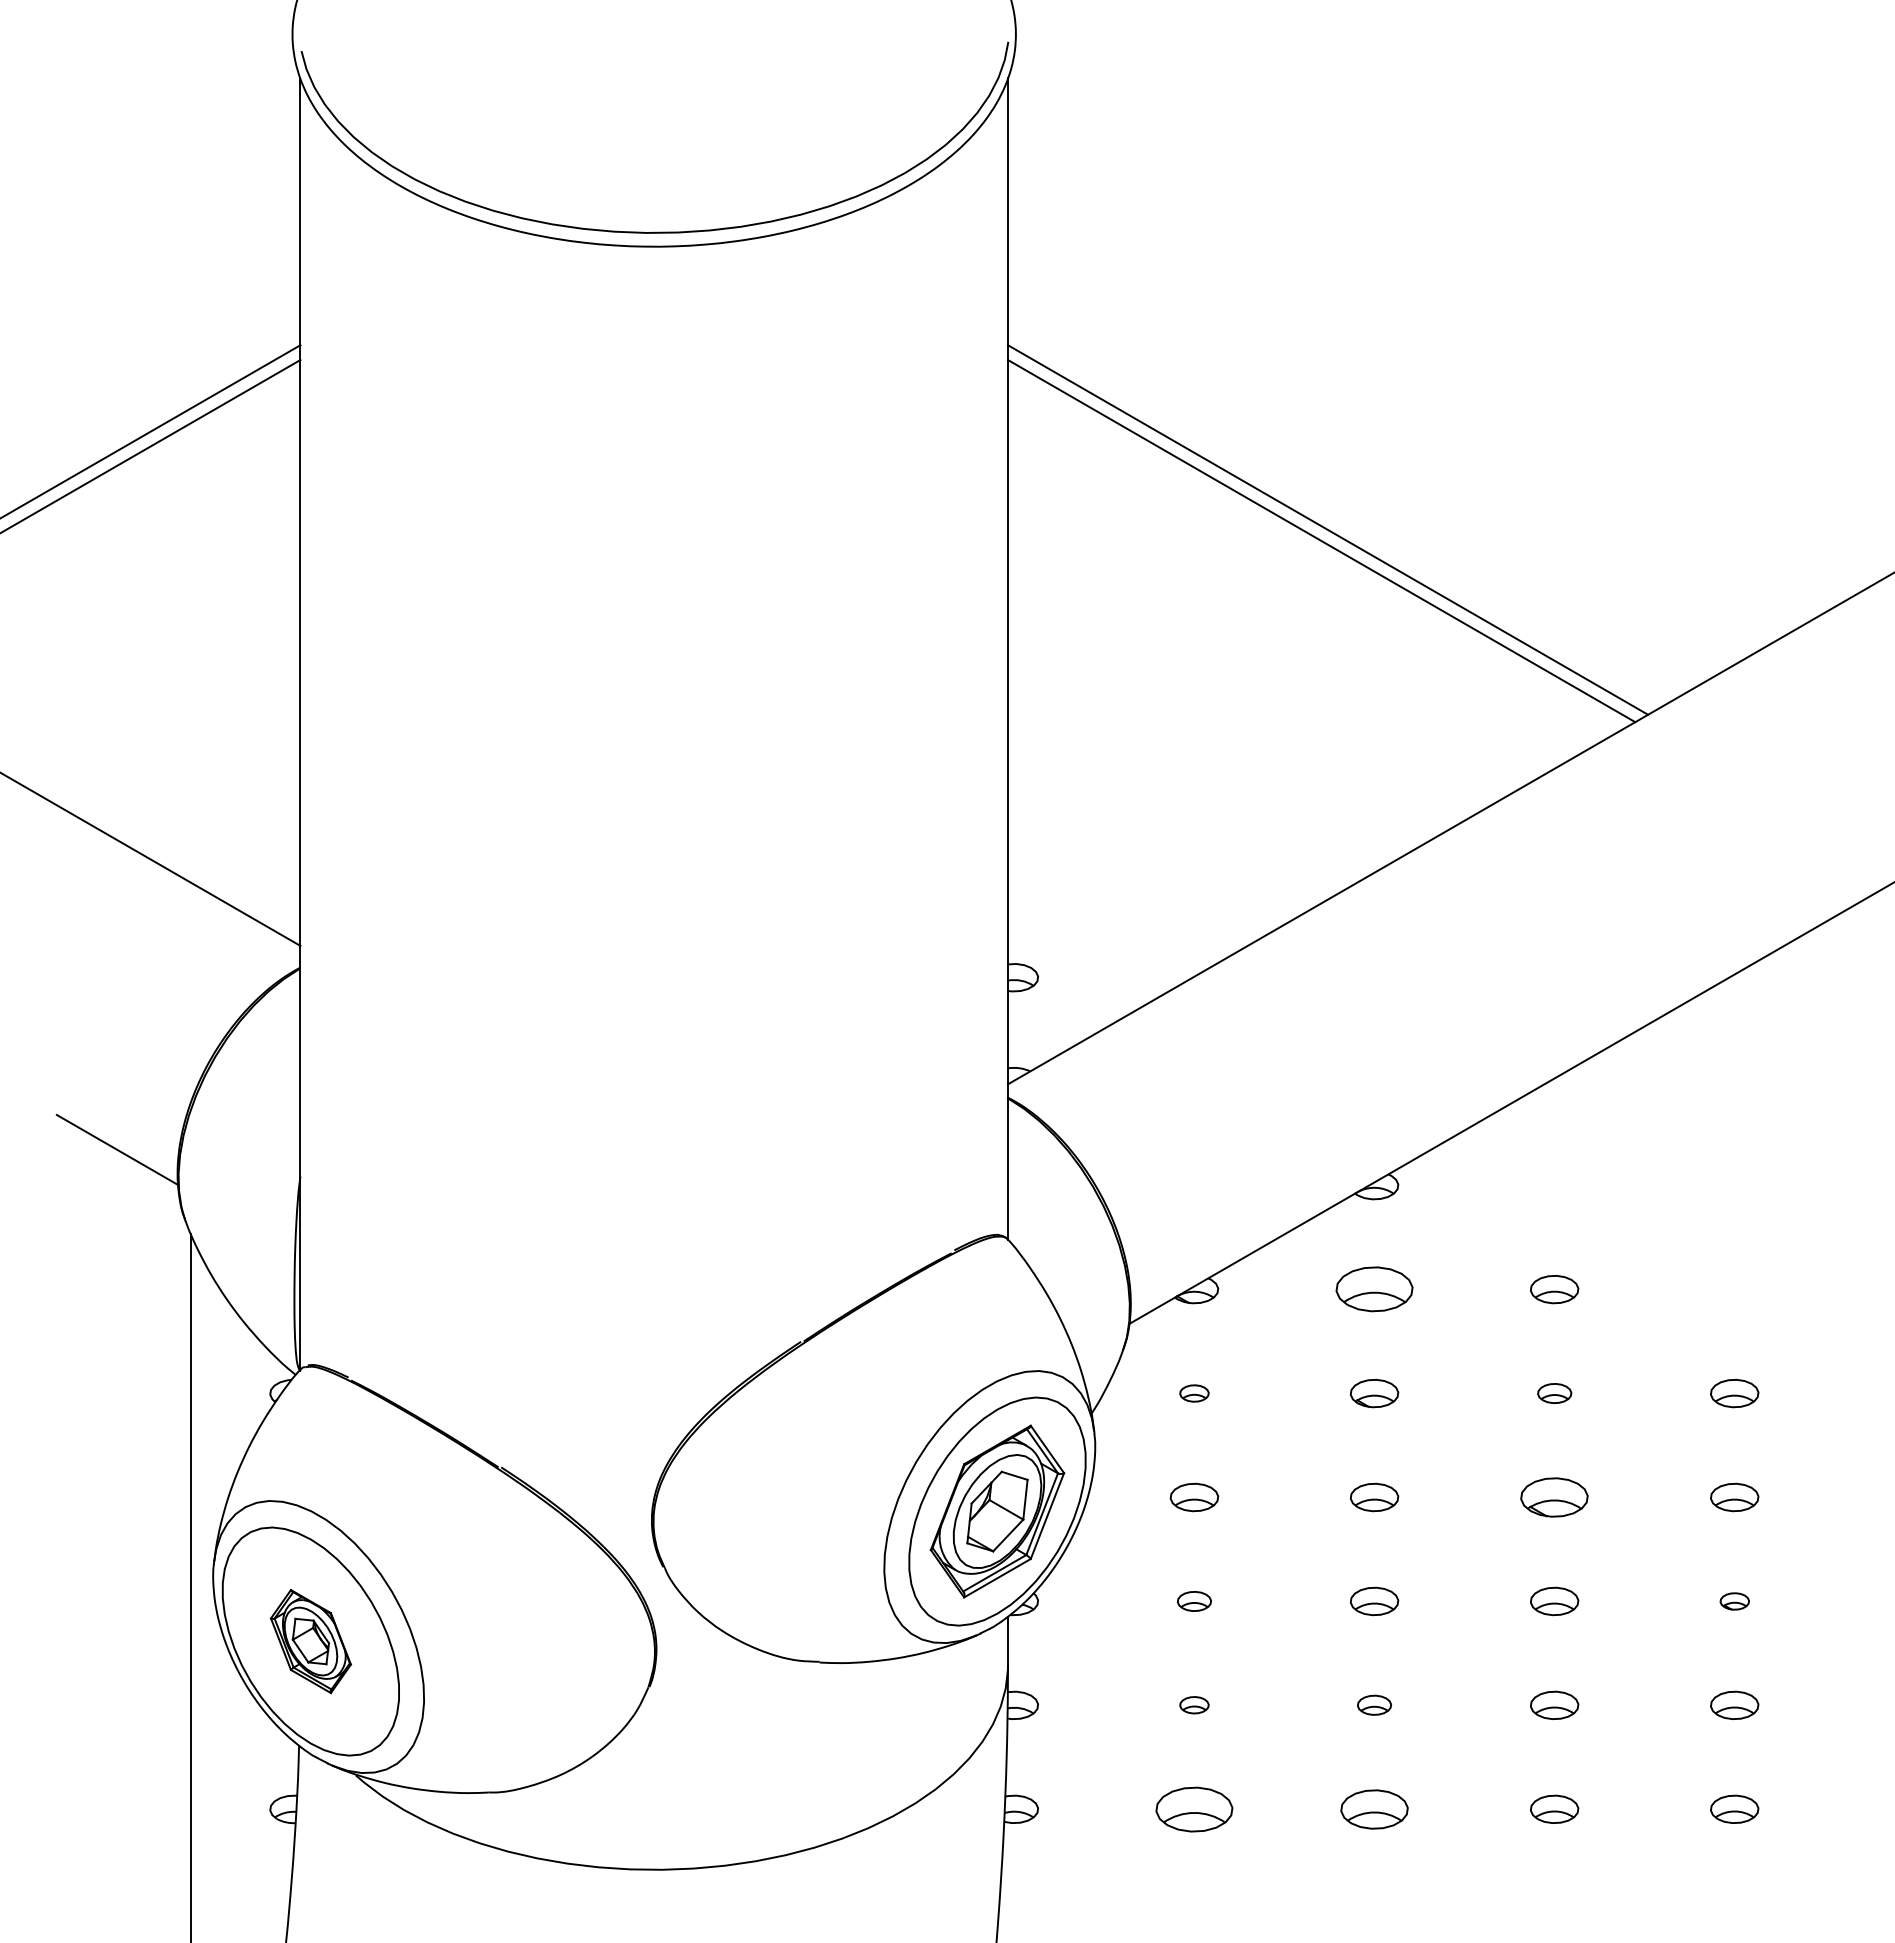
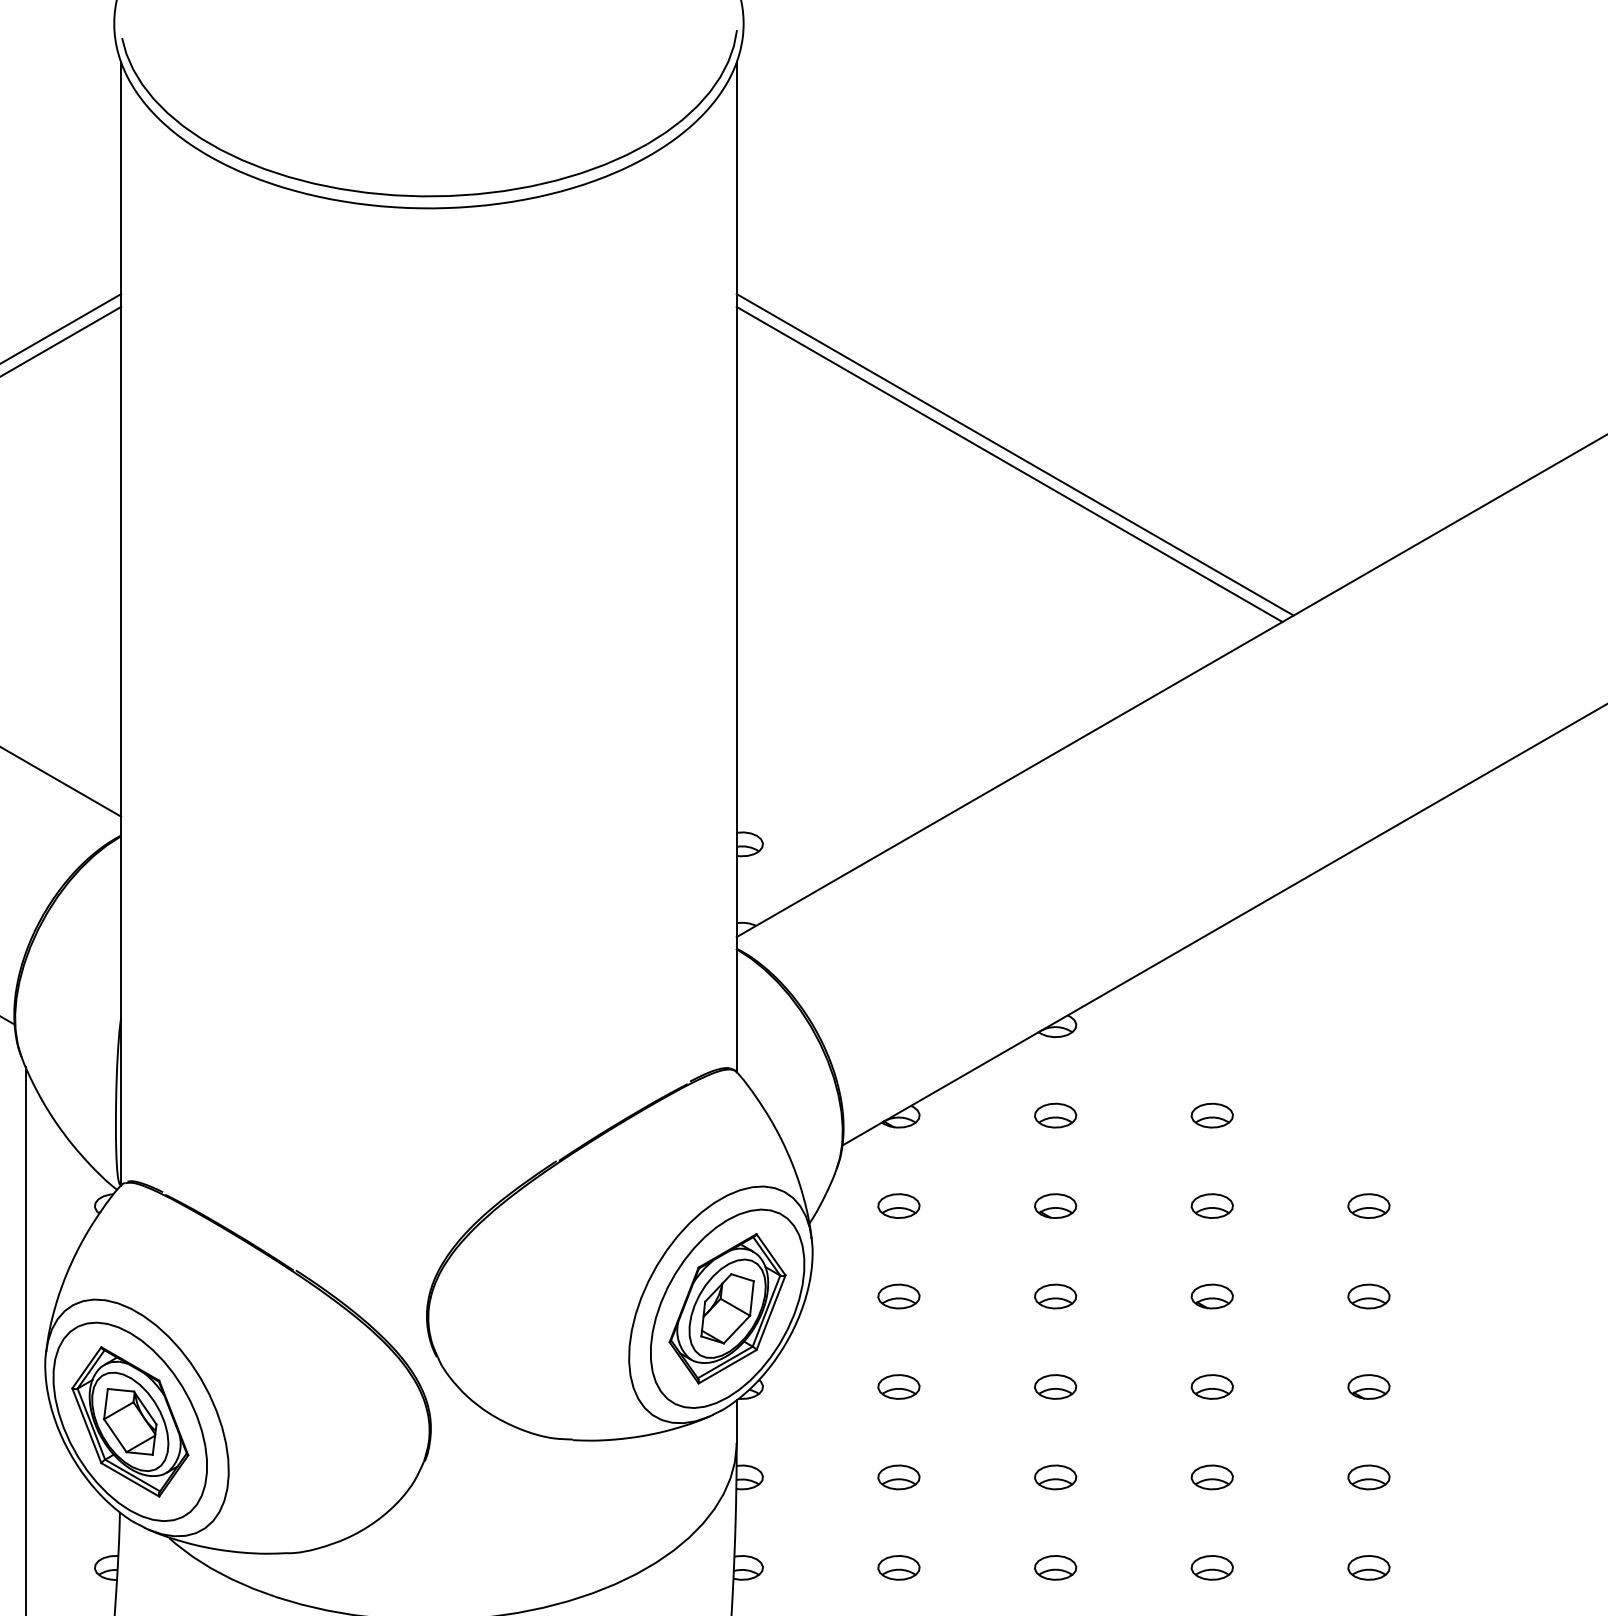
part: (1374, 1289) -> (1055, 1115), size x0.62
part: (1194, 1393) -> (899, 1206), size x1.67
part: (1554, 1393) -> (1212, 1206), size x1.43
part: (1554, 1497) -> (1212, 1296), size x0.71
part: (1194, 1601) -> (899, 1387), size x1.43
part: (1734, 1601) -> (1368, 1387), size x1.67
part: (310, 1641) -> (129, 1421), size x1.67
part: (1194, 1704) -> (899, 1476), size x1.67
part: (1374, 1704) -> (1055, 1476), size x1.43
part: (1194, 1808) -> (899, 1567), size x0.62
part: (1374, 1808) -> (1055, 1567), size x0.71

